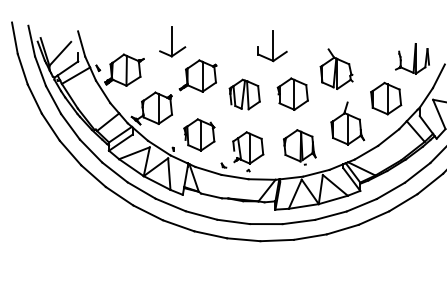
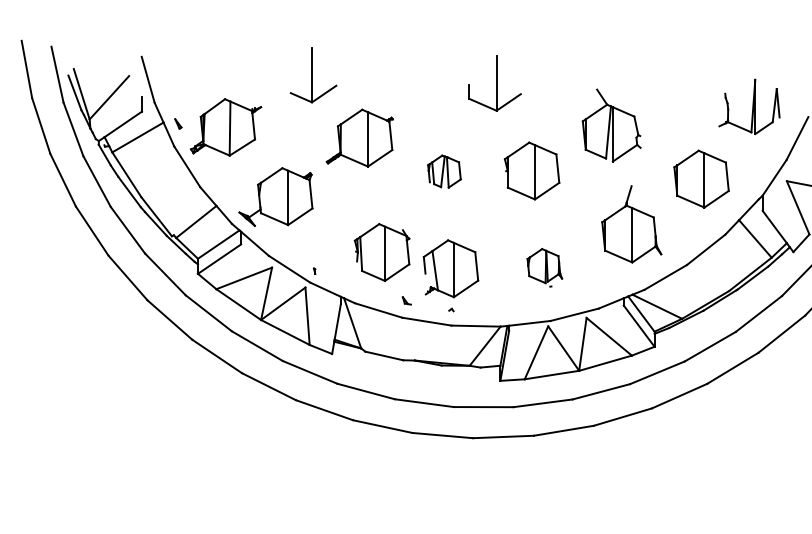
part: (244, 94) -> (444, 171), size x0.6
part: (199, 134) -> (382, 251), moved
part: (299, 147) -> (544, 267), size x0.6

